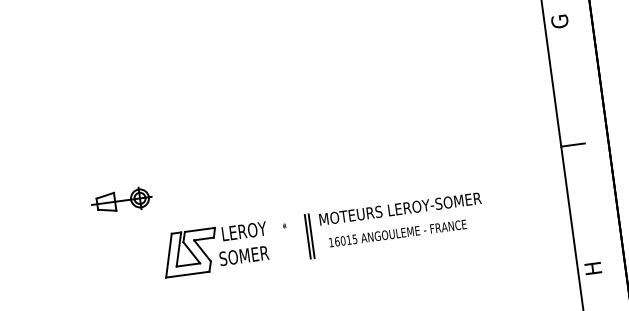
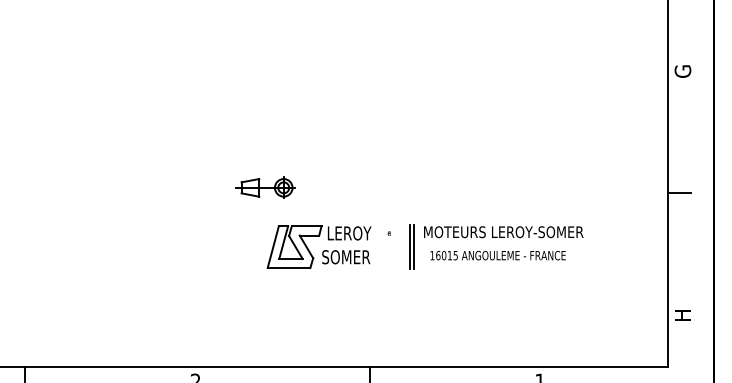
part: (121, 200) -> (265, 187), moved

